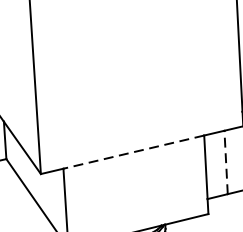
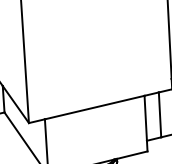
line: (133, 152) -> (94, 107), dashed -> solid
line: (226, 161) -> (160, 114), dashed -> solid

